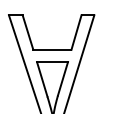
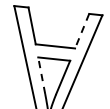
line: (76, 32) -> (82, 31), solid -> dashed
line: (42, 79) -> (41, 75), solid -> dashed

